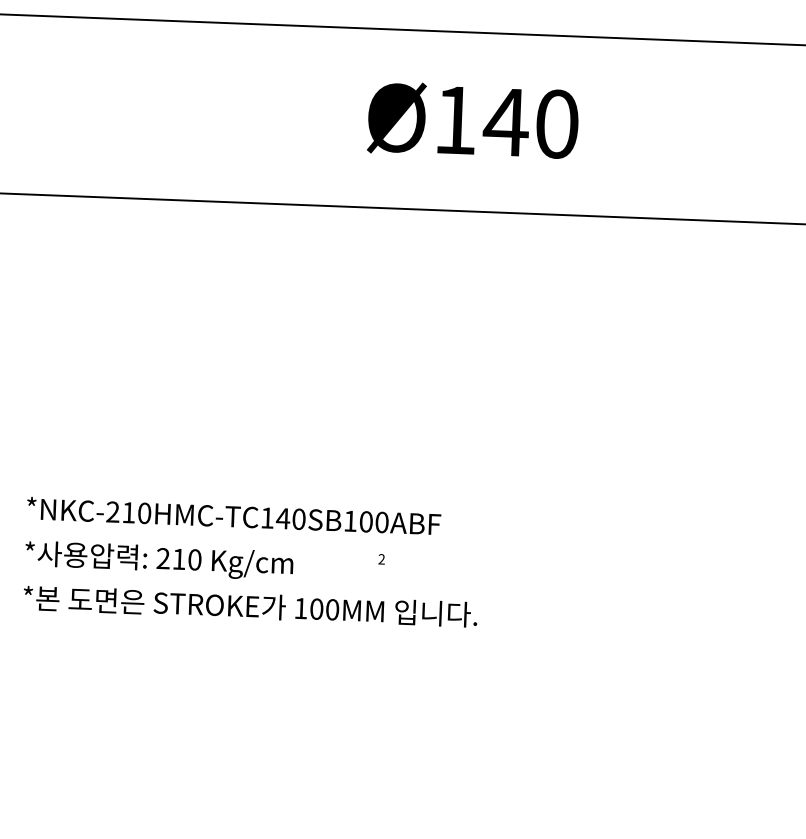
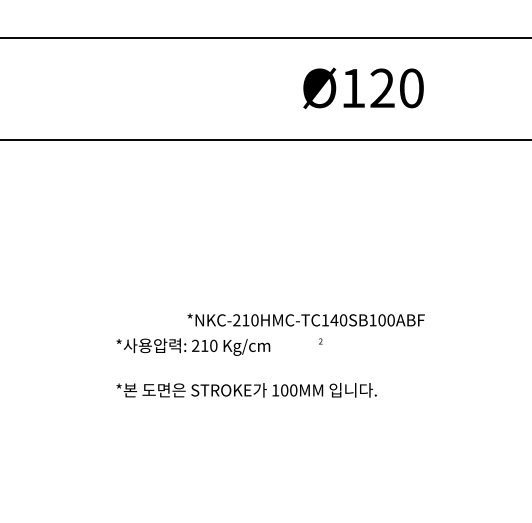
text: (506, 120) -> (382, 87), Ø140 -> Ø120
text: (232, 515) -> (305, 319), moved
text: (250, 606) -> (246, 390), moved

